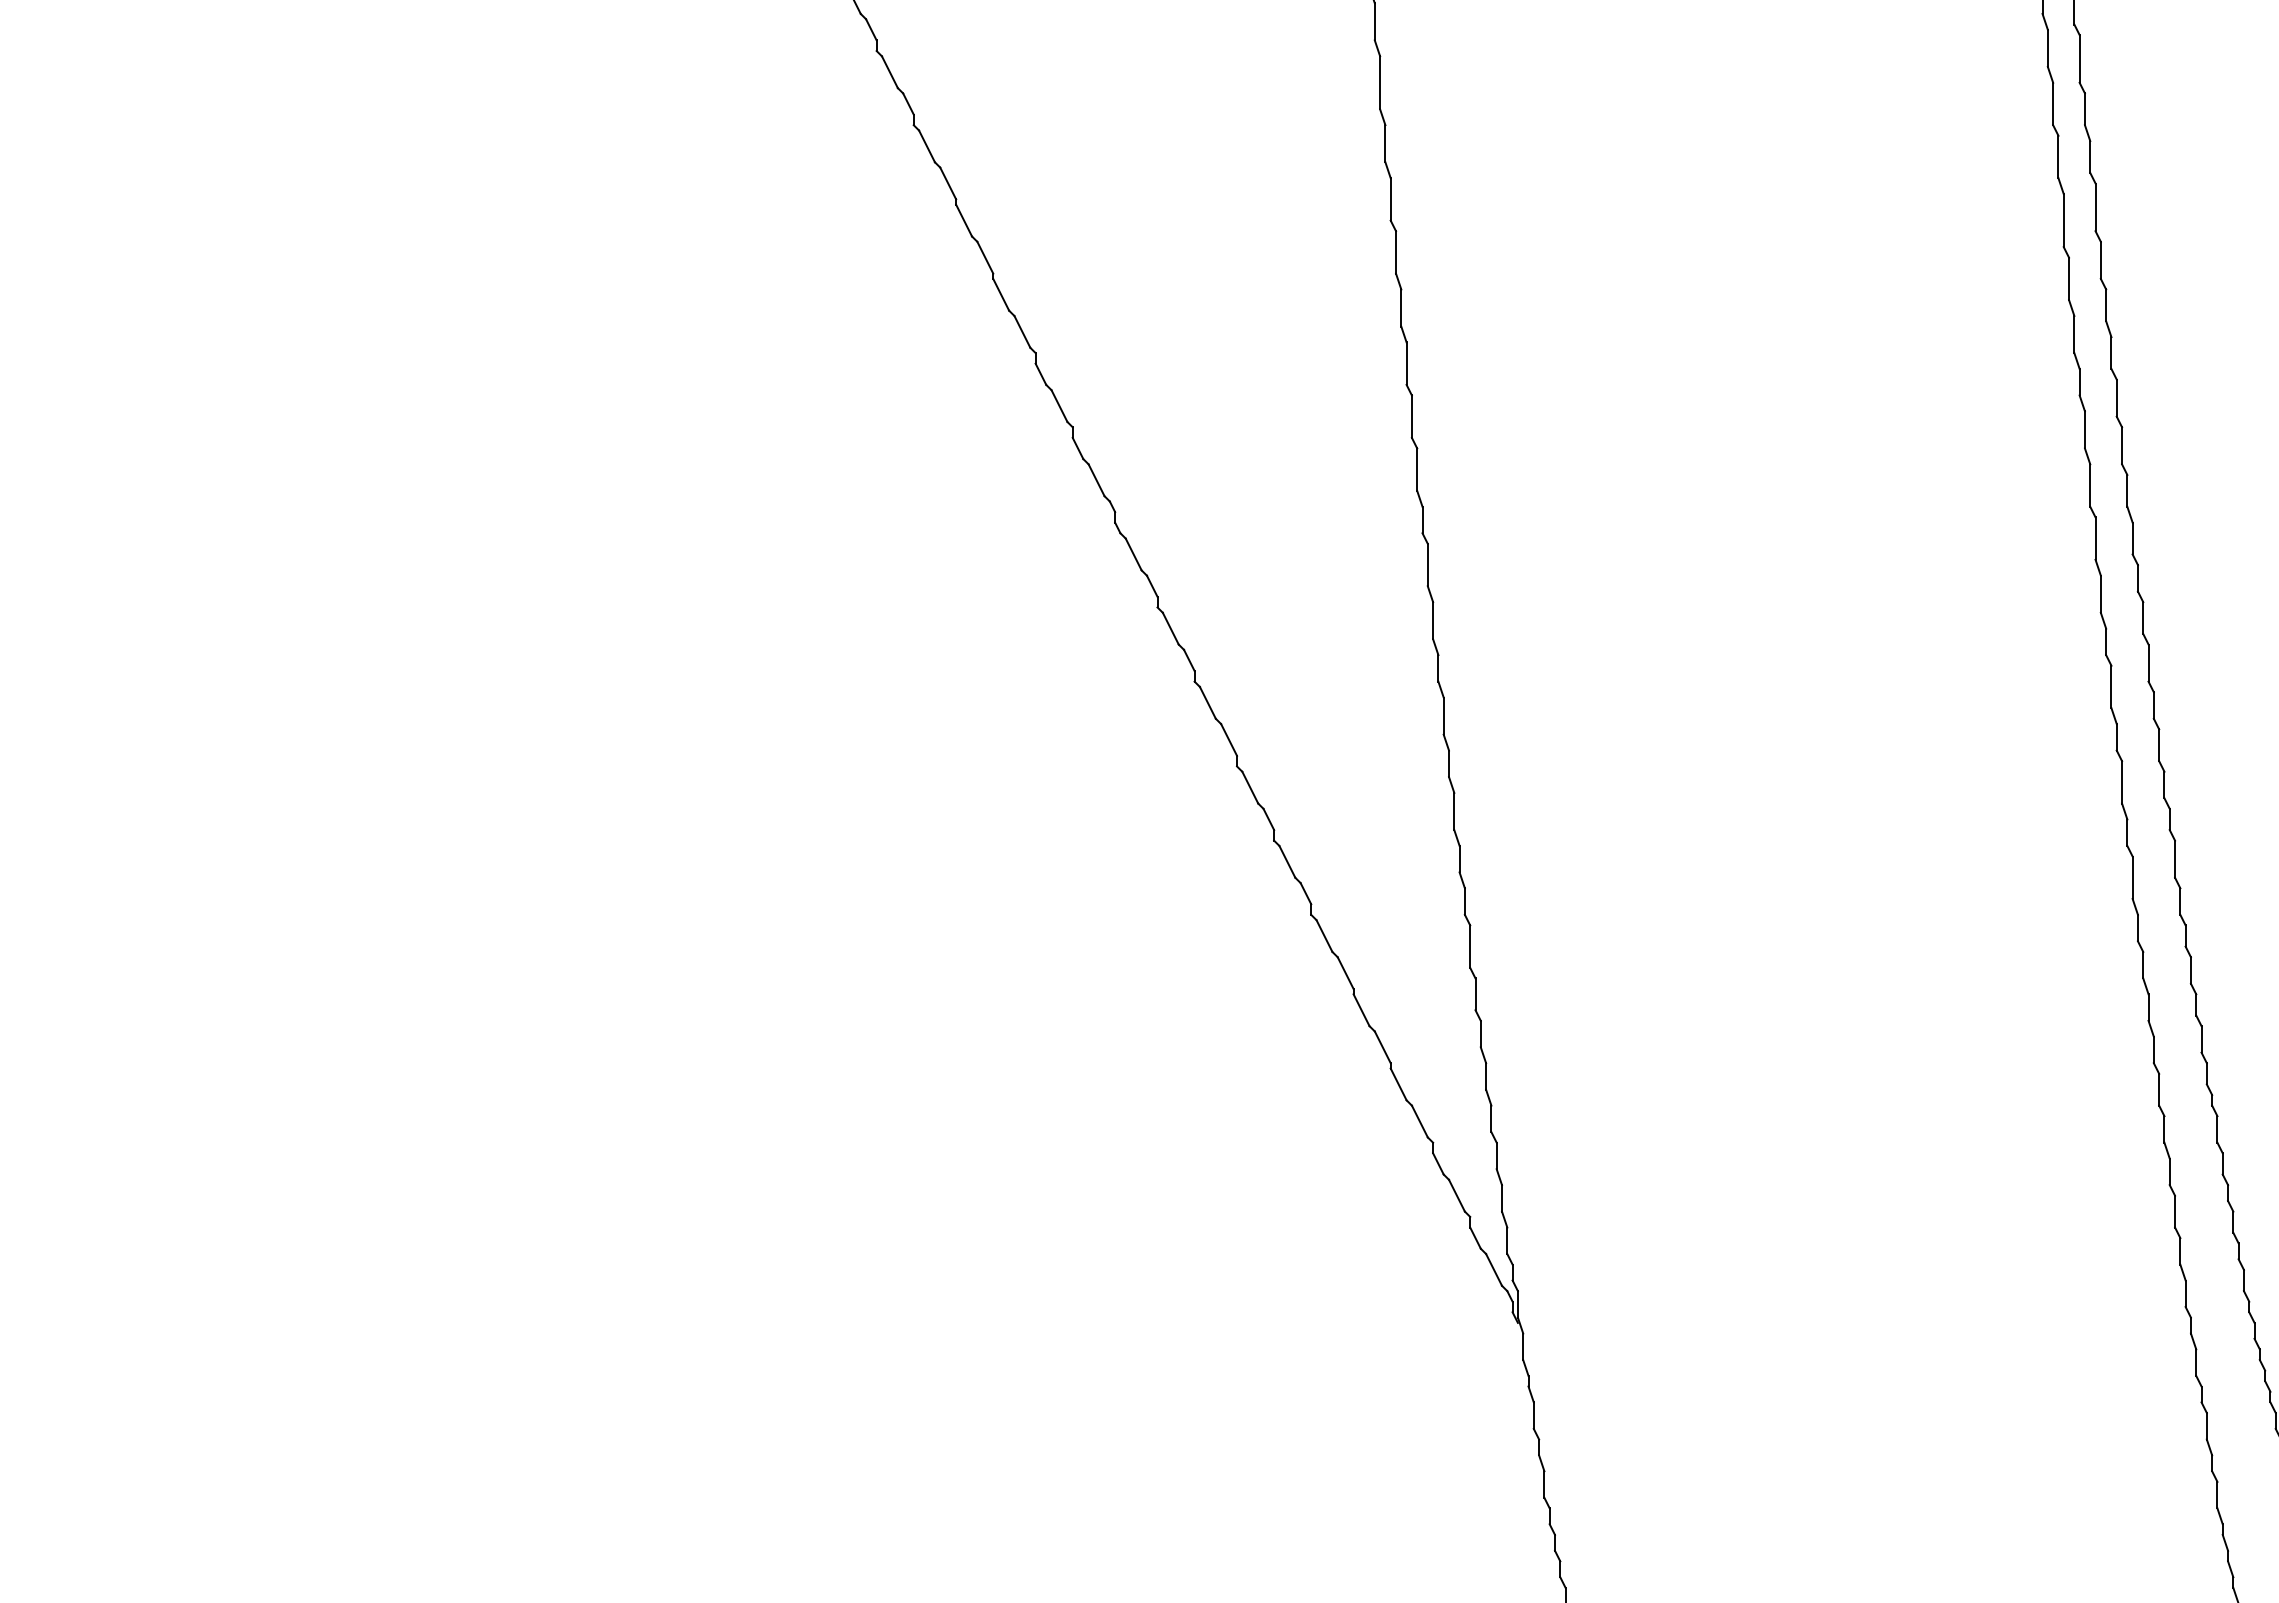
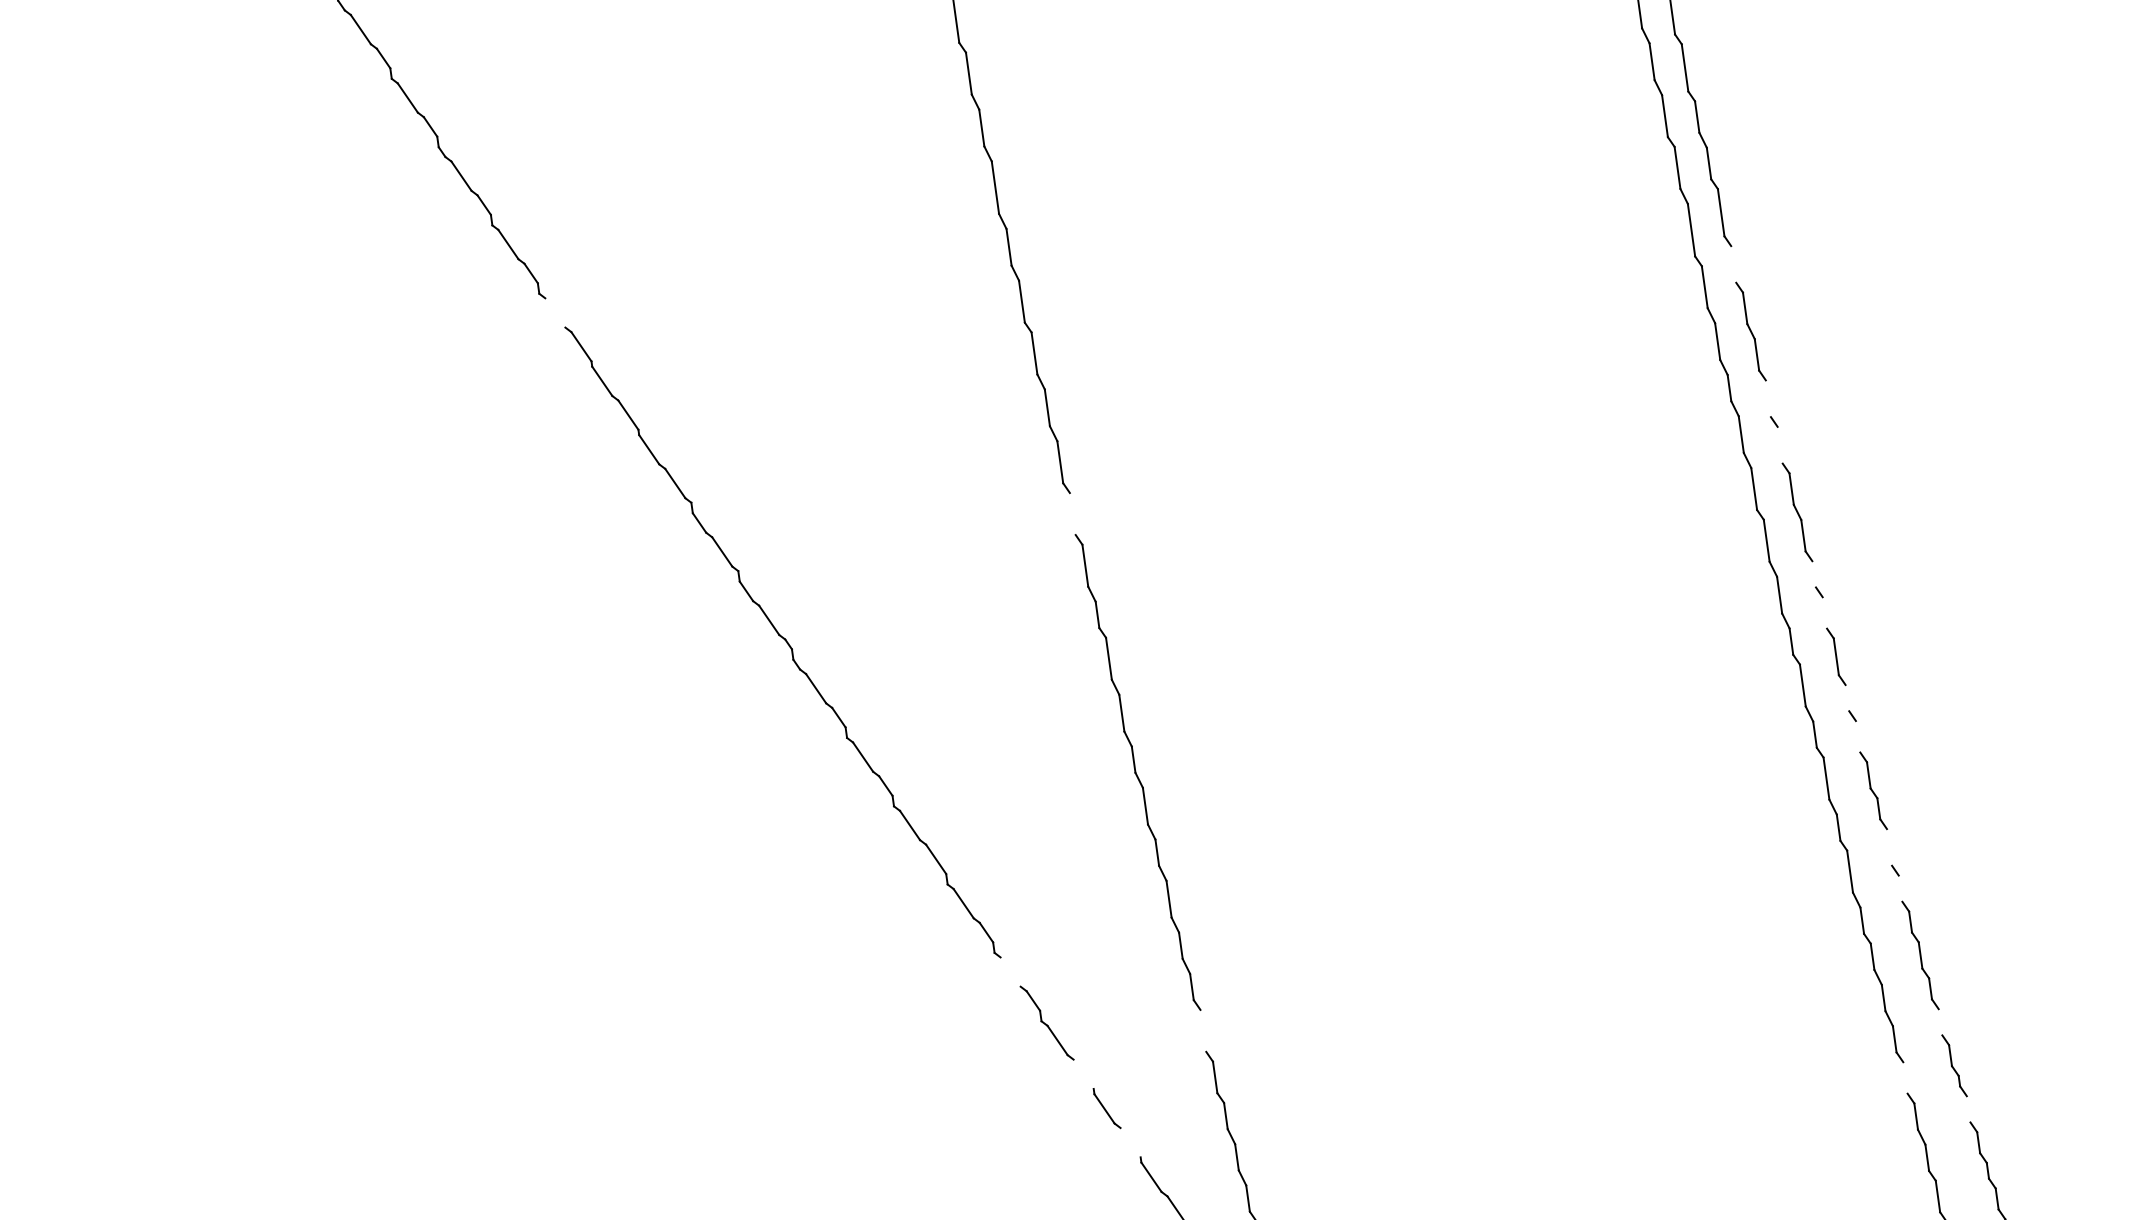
line: (926, 146) -> (554, 313), removed
line: (2100, 259) -> (1733, 263), removed
line: (2116, 397) -> (1768, 398), removed
line: (1411, 416) -> (1072, 513), removed
line: (2122, 445) -> (1780, 444), removed
line: (2137, 578) -> (1813, 574), removed
line: (2143, 617) -> (1825, 612), removed
line: (2153, 705) -> (1847, 698), removed
line: (2159, 745) -> (1858, 736), removed
line: (2175, 858) -> (1889, 846), removed
line: (1287, 861) -> (1010, 971), removed
line: (2180, 901) -> (1900, 888), removed
line: (1470, 946) -> (1203, 1030), removed
line: (1345, 973) -> (1083, 1074), removed
line: (2201, 1039) -> (1940, 1022), removed
line: (1382, 1047) -> (1130, 1142), removed
line: (2159, 1089) -> (1905, 1077), removed
line: (2217, 1129) -> (1968, 1109), removed

